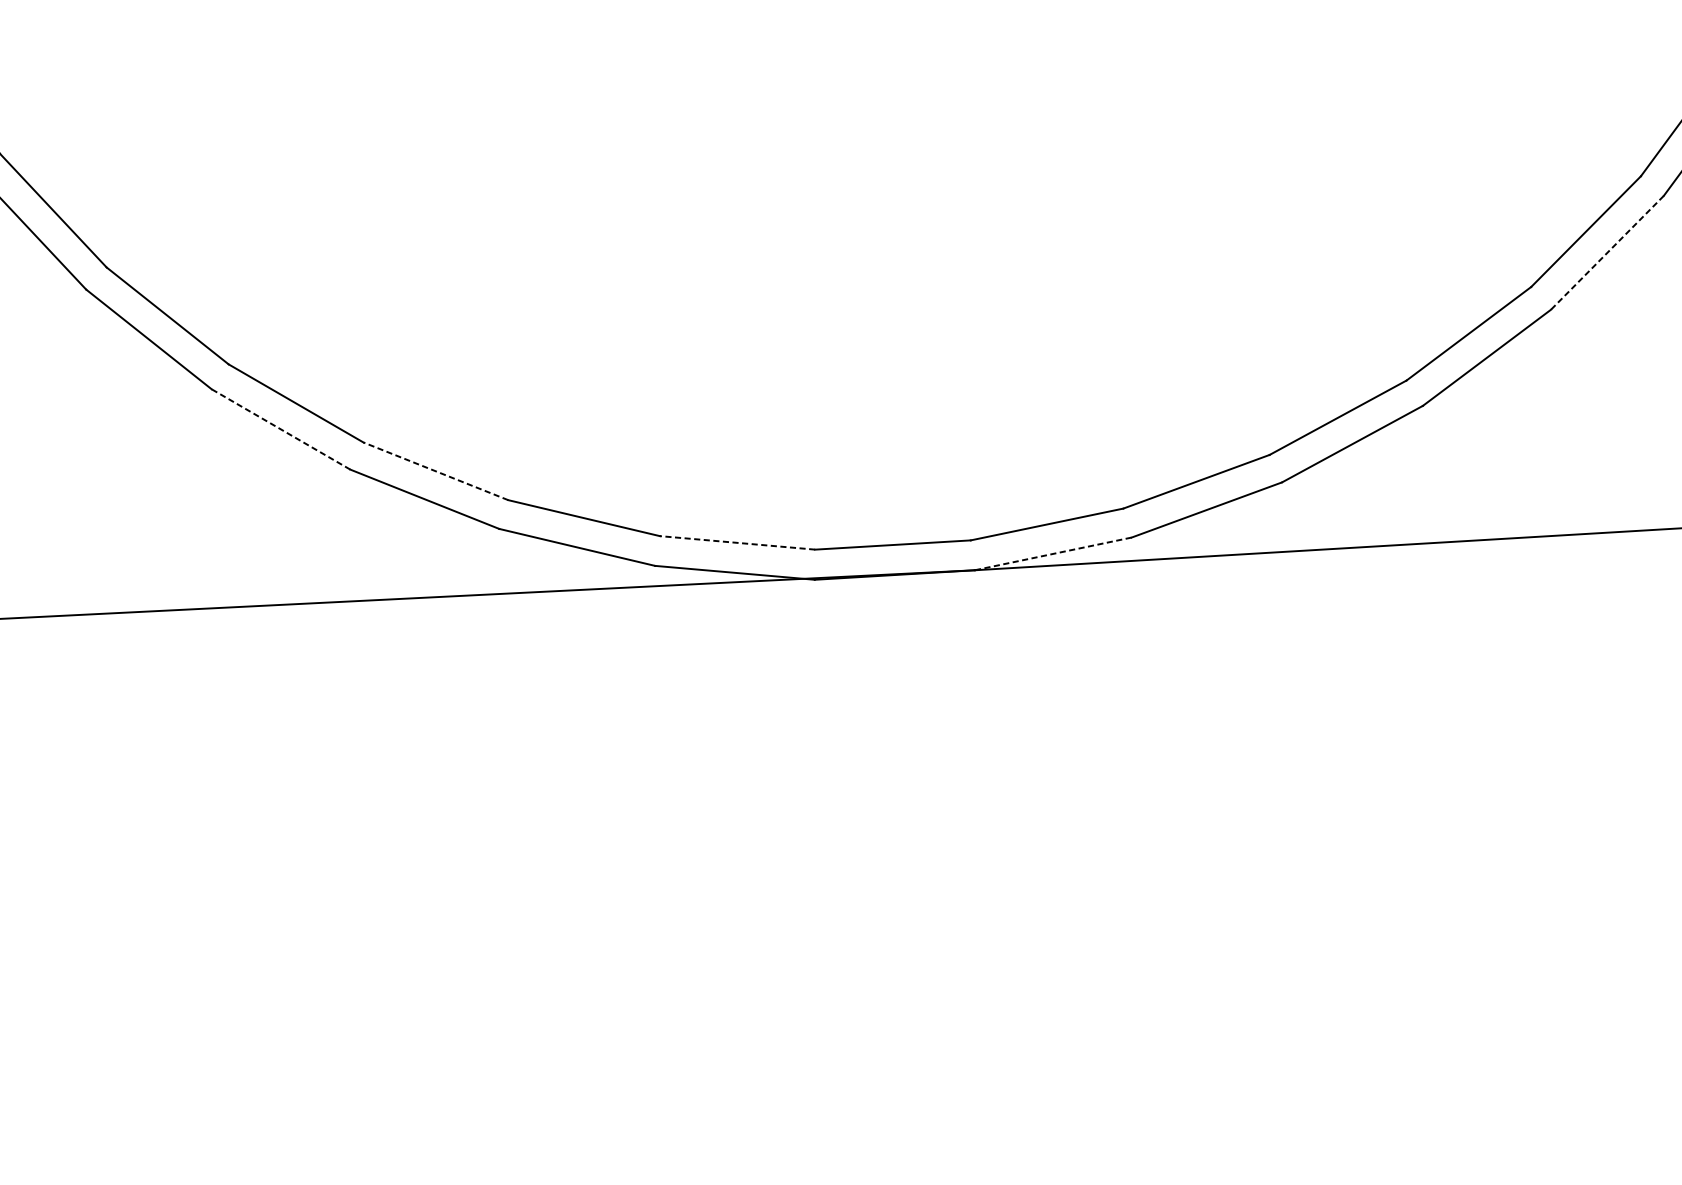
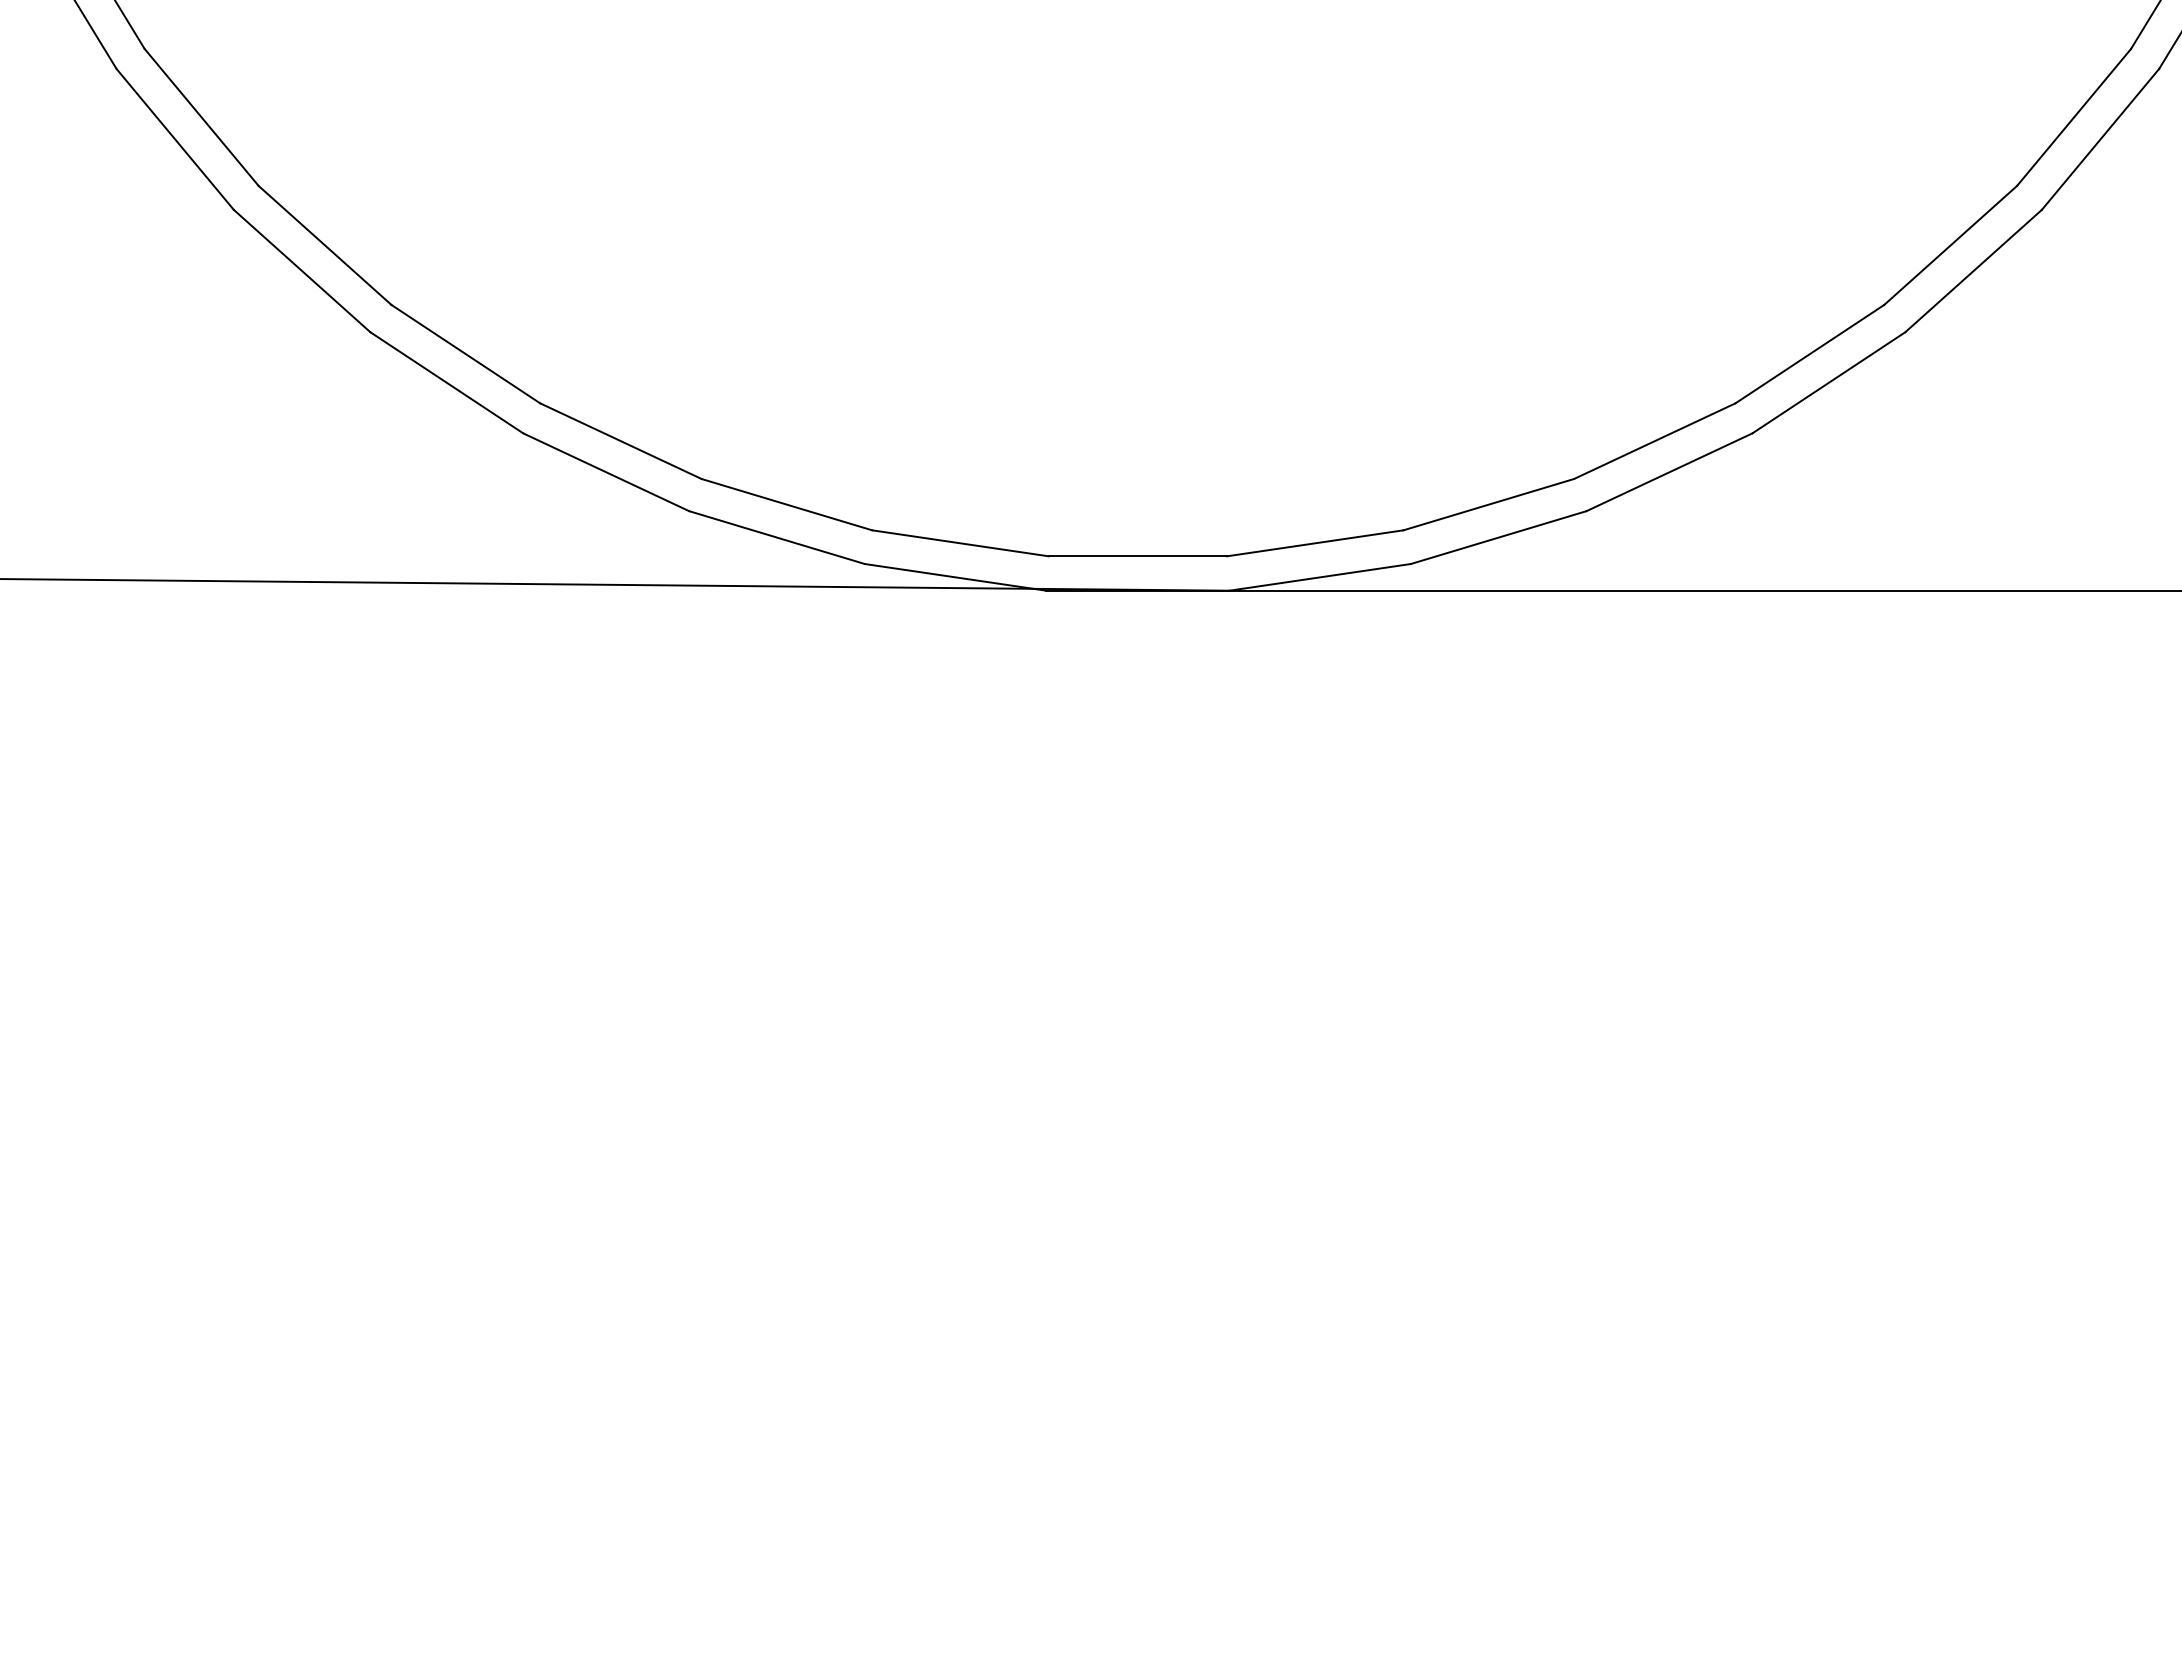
line: (1607, 253) -> (1973, 271), dashed -> solid
line: (280, 429) -> (446, 382), dashed -> solid
line: (435, 470) -> (620, 440), dashed -> solid
line: (737, 543) -> (960, 543), dashed -> solid
line: (1053, 554) -> (1320, 577), dashed -> solid

